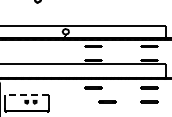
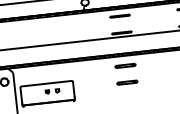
line: (26, 95) -> (46, 84), dashed -> solid
line: (107, 101) -> (127, 82), moved

